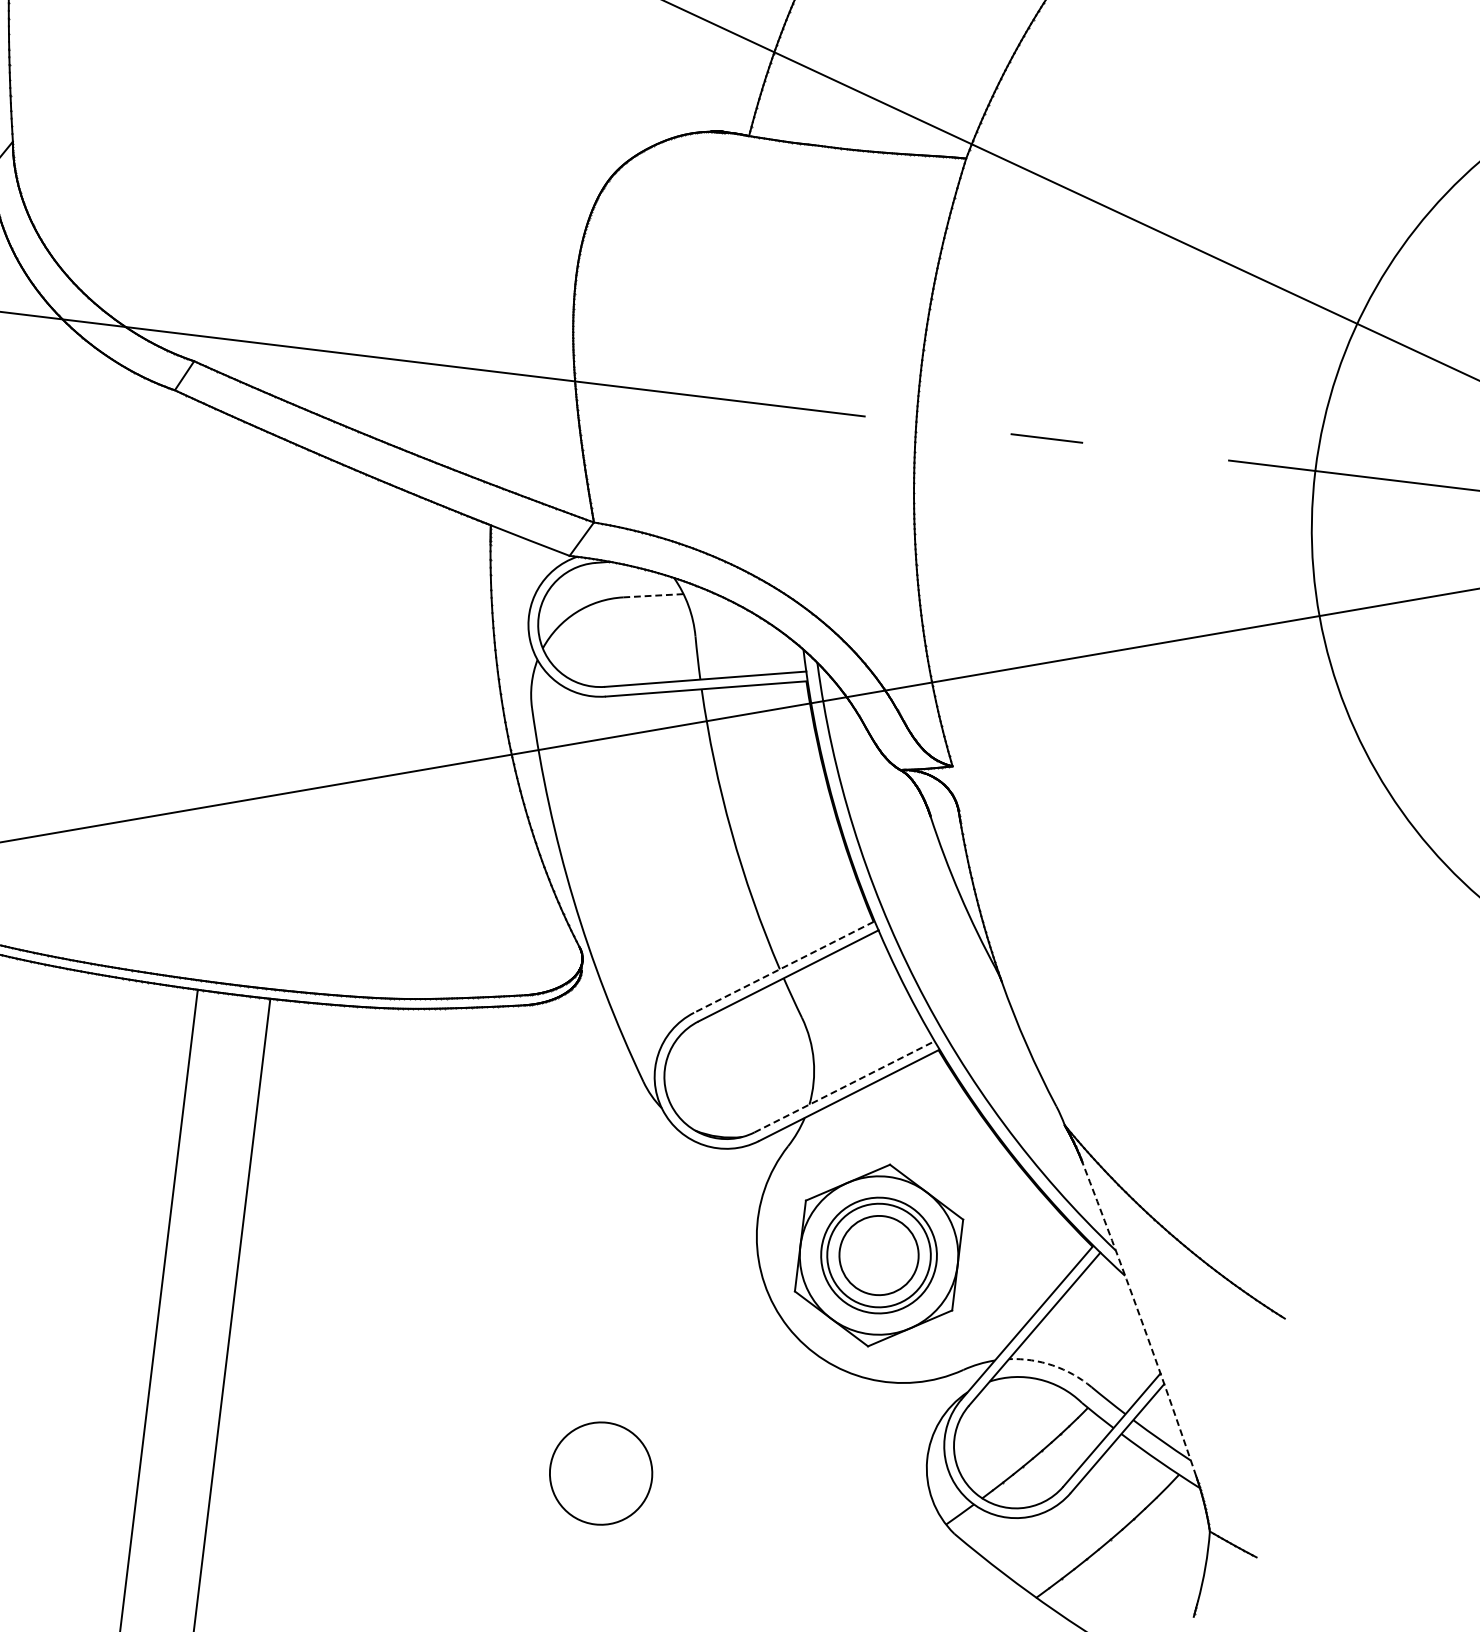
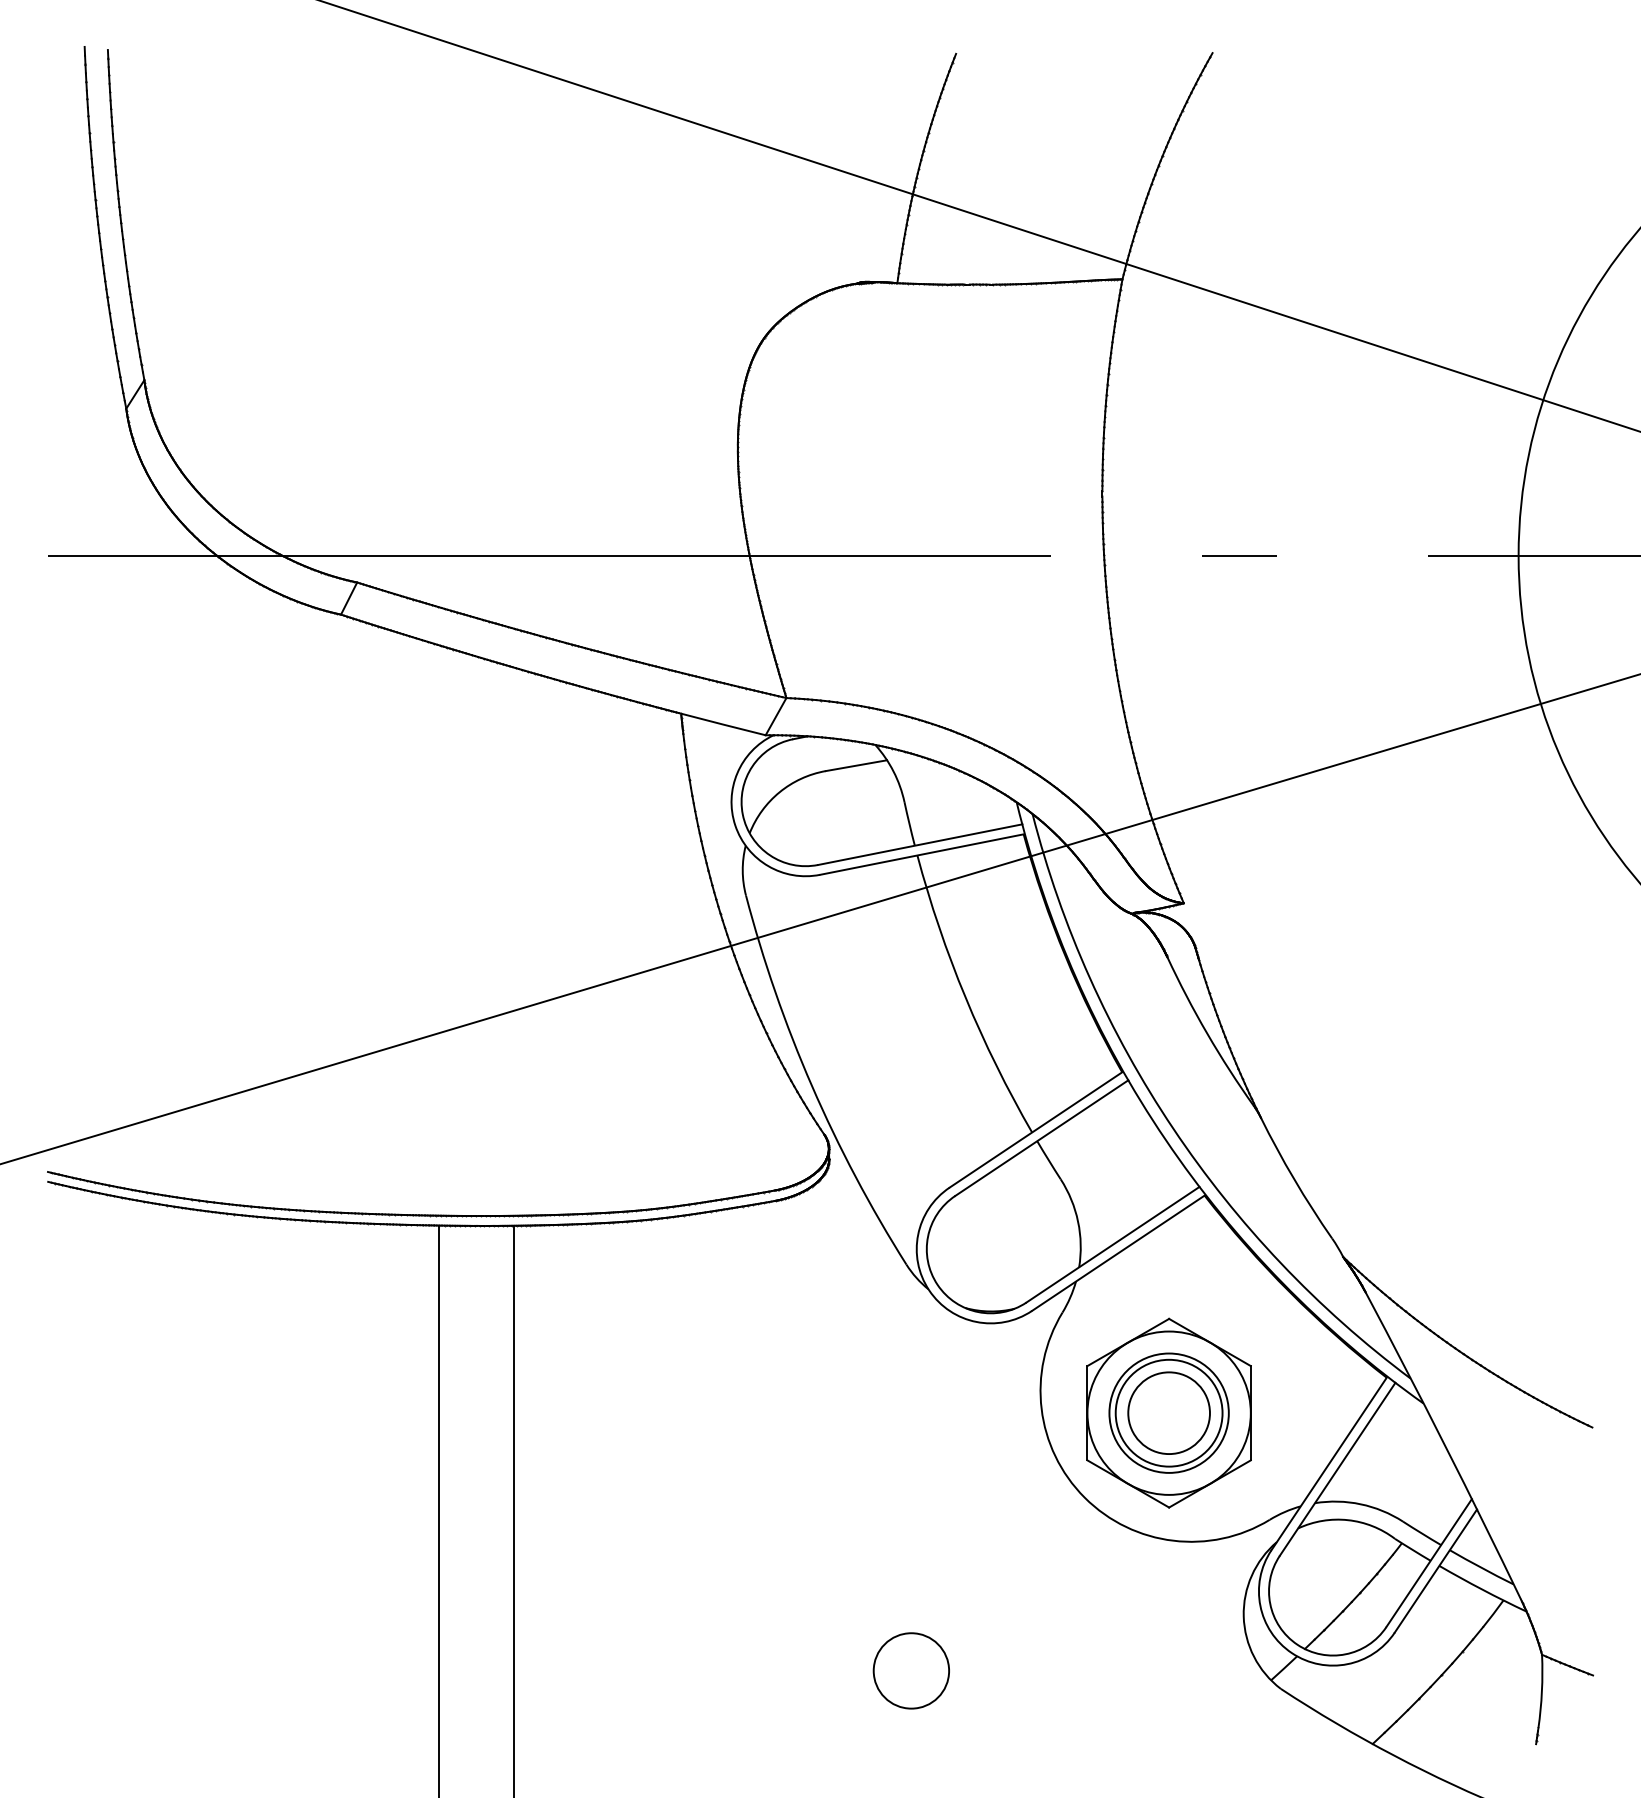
line: (653, 595) -> (856, 765), dashed -> solid
line: (783, 966) -> (1035, 1129), dashed -> solid
line: (845, 1086) -> (1113, 1244), dashed -> solid
arc: (1141, 1318) -> (1445, 1445), dashed -> solid
arc: (1052, 1365) -> (1360, 1504), dashed -> solid
circle: (600, 1473) -> (910, 1670), size x0.71

